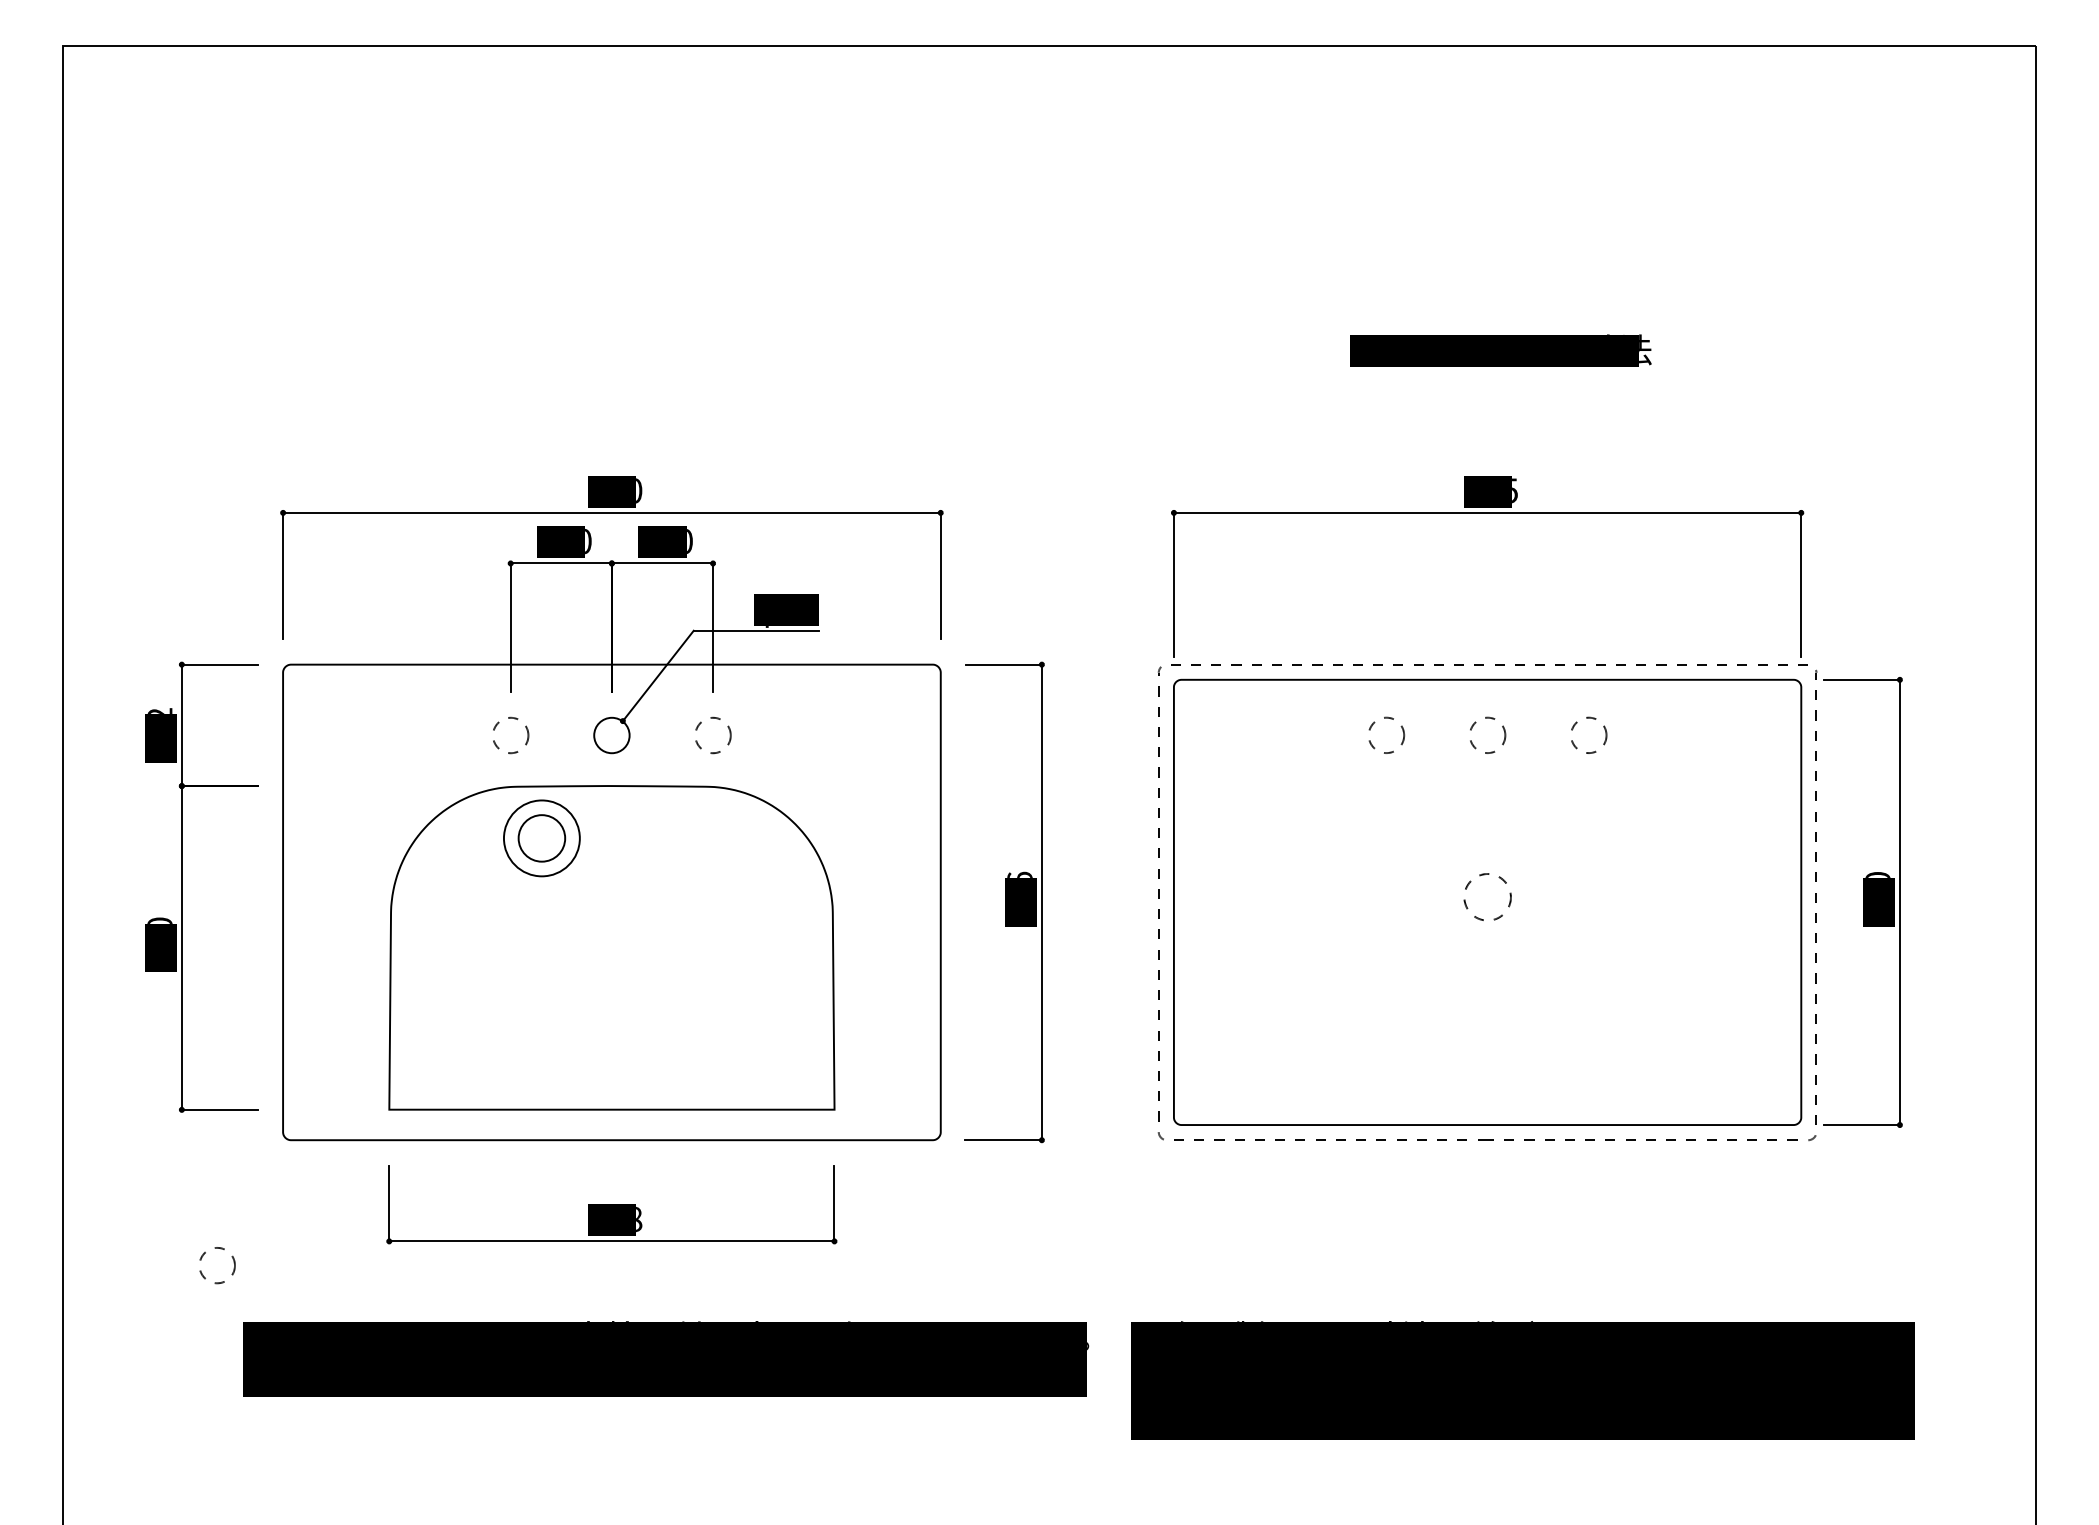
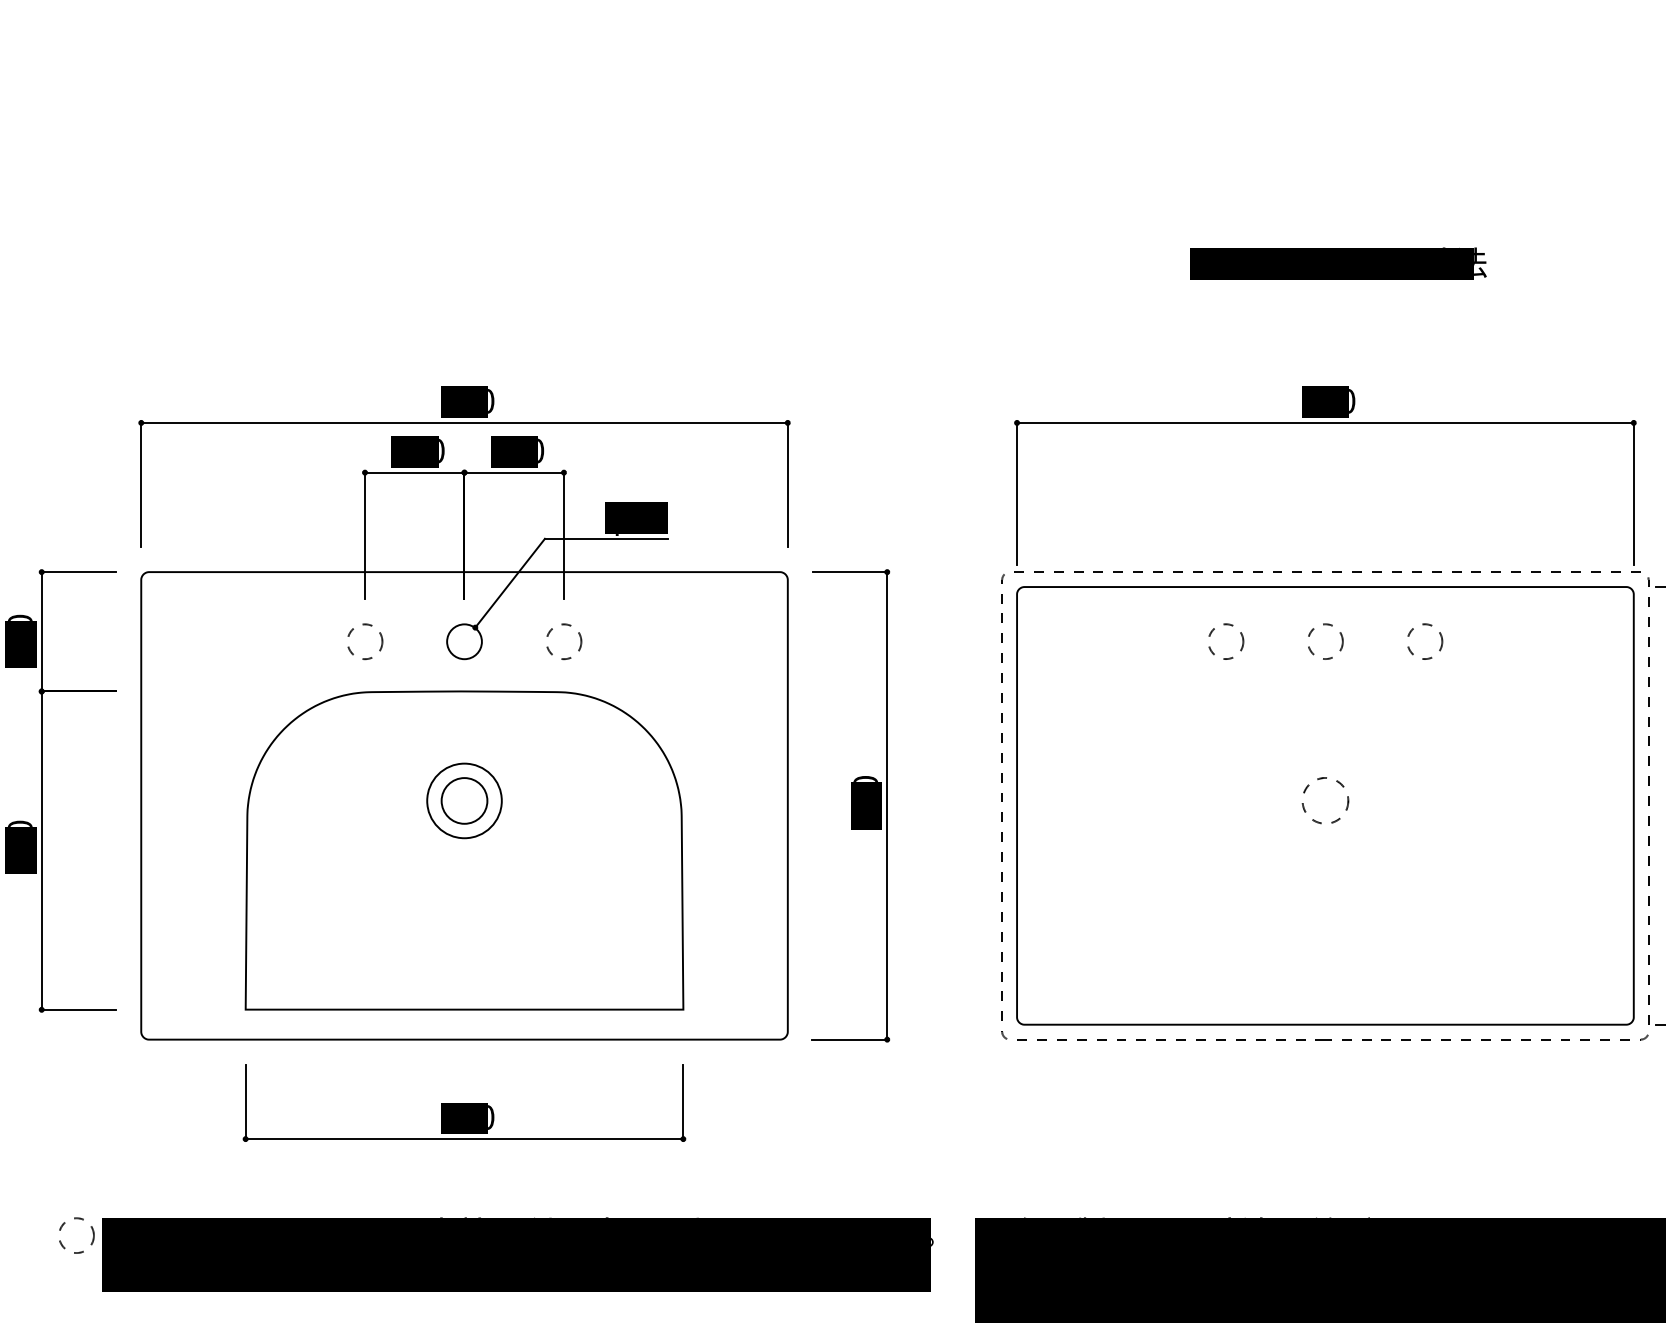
text: (1514, 490) -> (1351, 400), 625 -> 620
text: (159, 710) -> (19, 617), 172 -> 120
part: (541, 838) -> (464, 801), moved
text: (1019, 874) -> (865, 778), 516 -> 470
text: (639, 1219) -> (491, 1117), 338 -> 440
circle: (217, 1265) -> (76, 1235), moved

